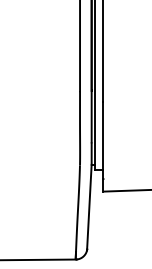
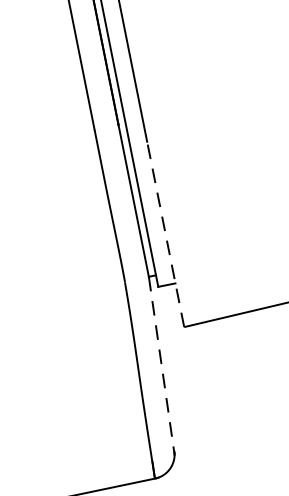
line: (103, 146) -> (165, 234), solid -> dashed
line: (89, 207) -> (161, 365), solid -> dashed

